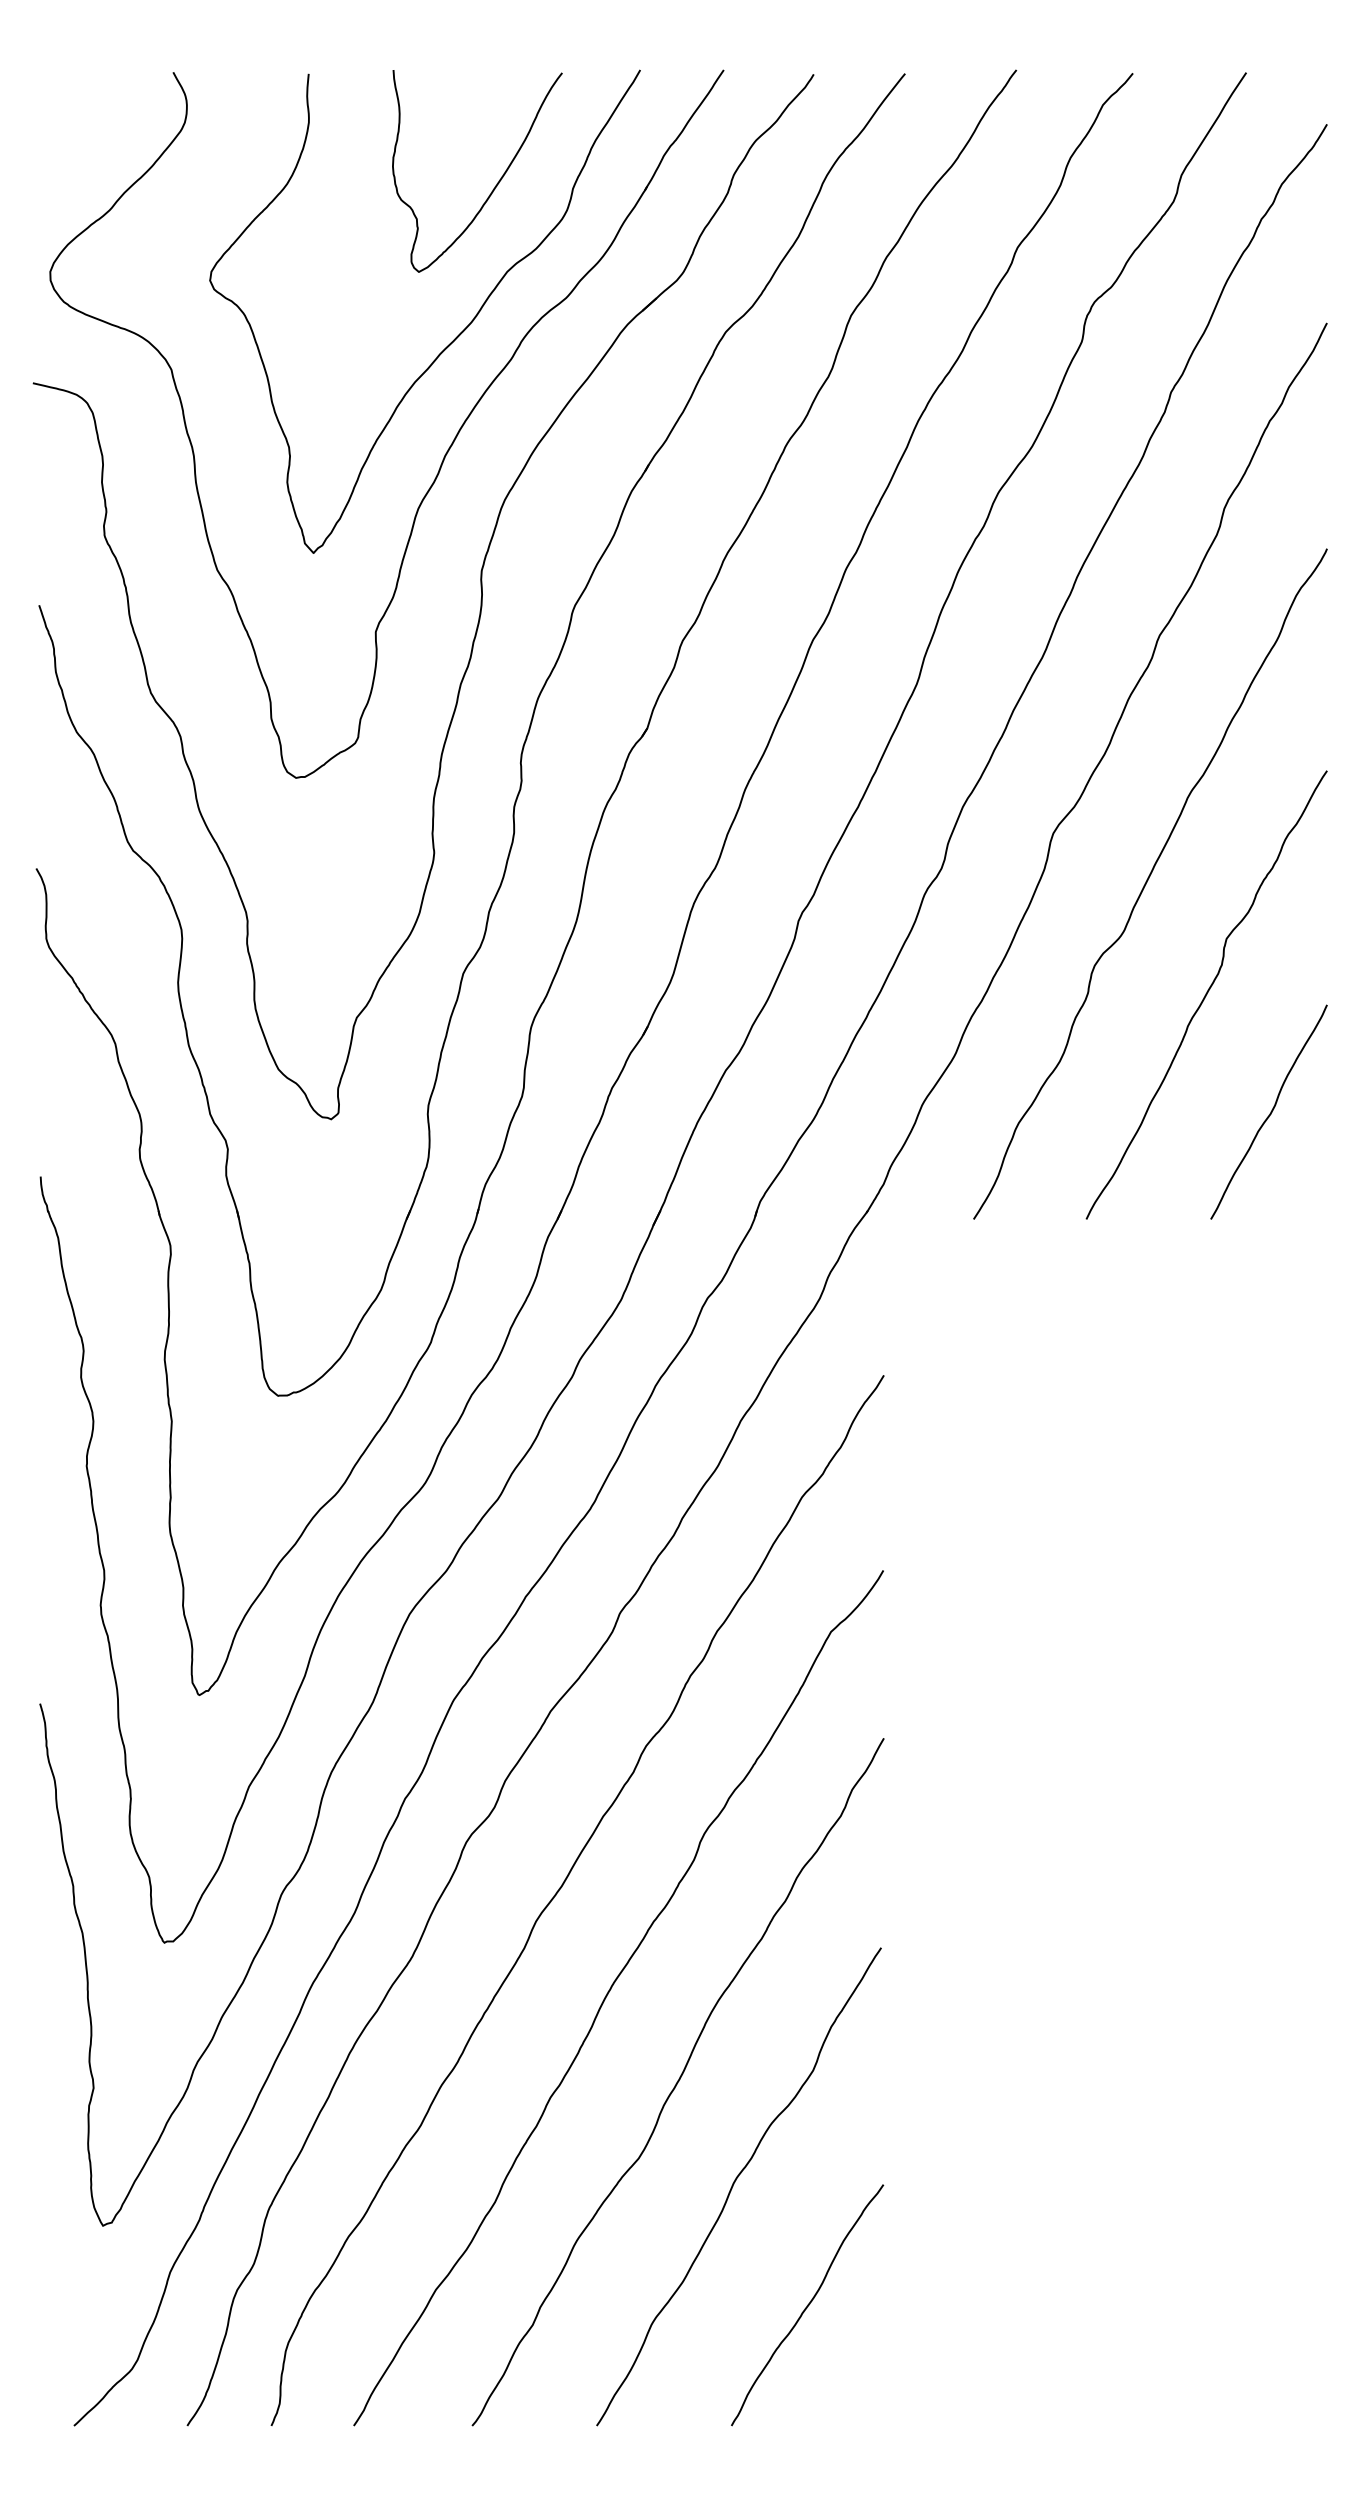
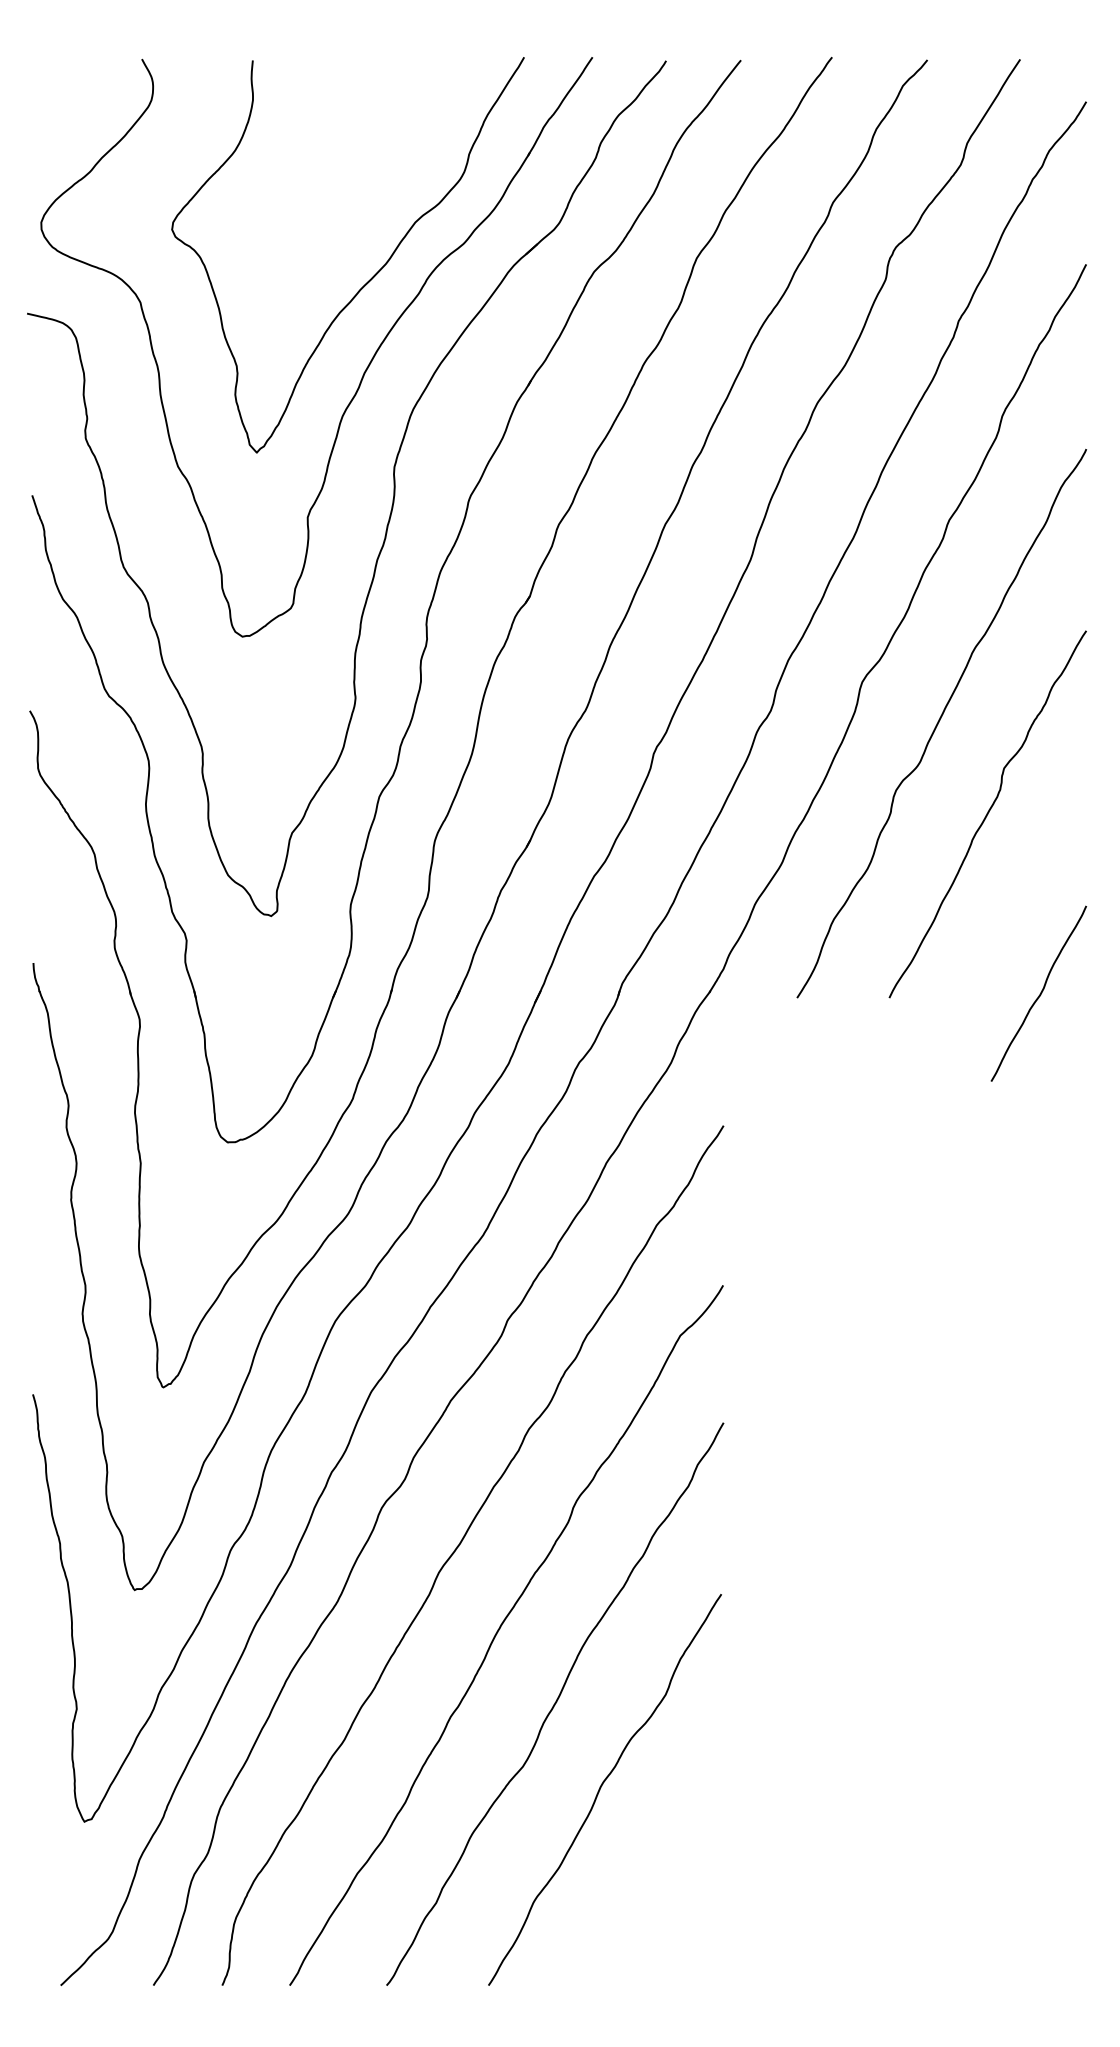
curve: (496, 183) -> (406, 150), removed
curve: (1270, 1111) -> (1040, 993), moved
curve: (807, 2305) -> (661, 1887), removed

